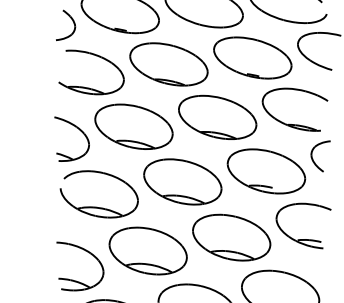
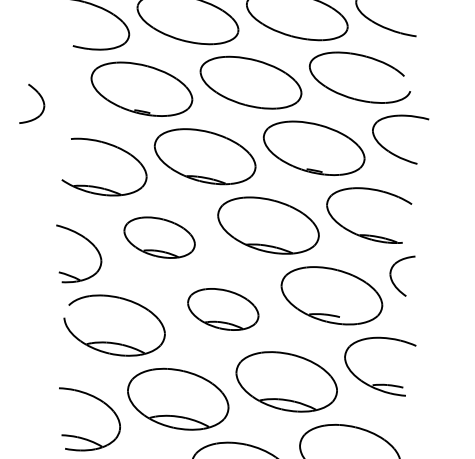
part: (73, 22) -> (41, 99), moved
part: (133, 126) -> (159, 237), size x0.7
part: (183, 181) -> (223, 309), size x0.7

